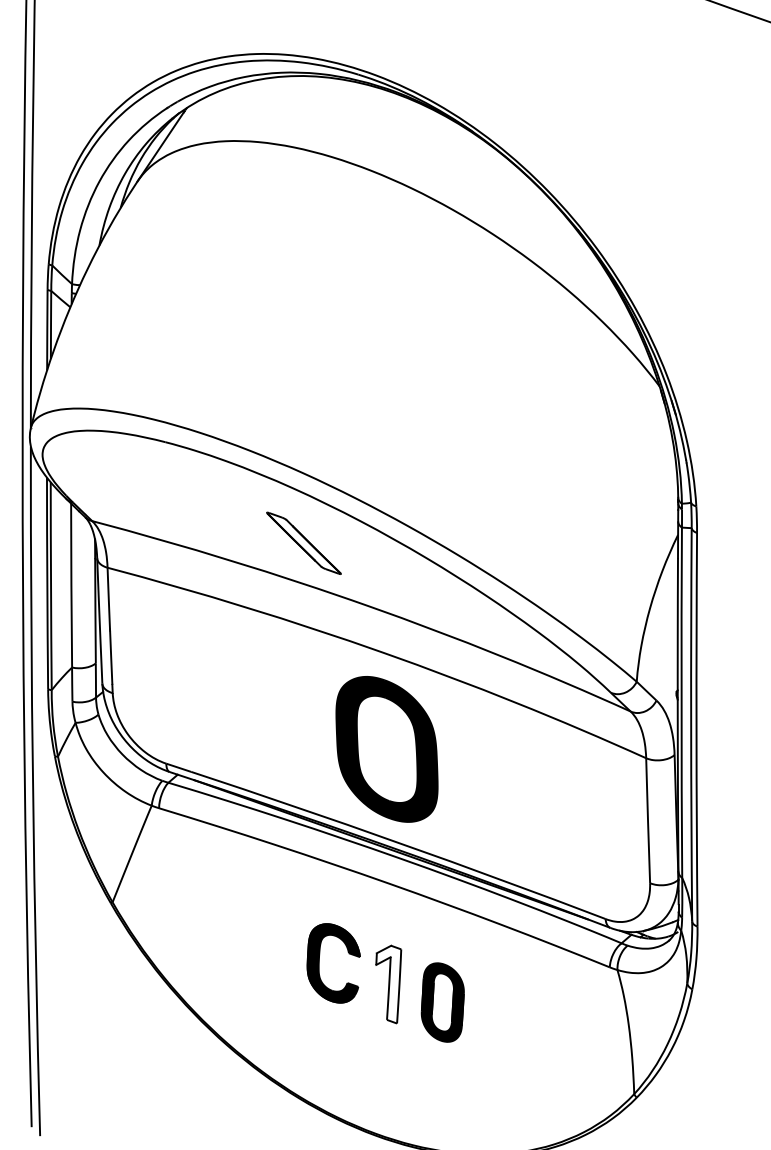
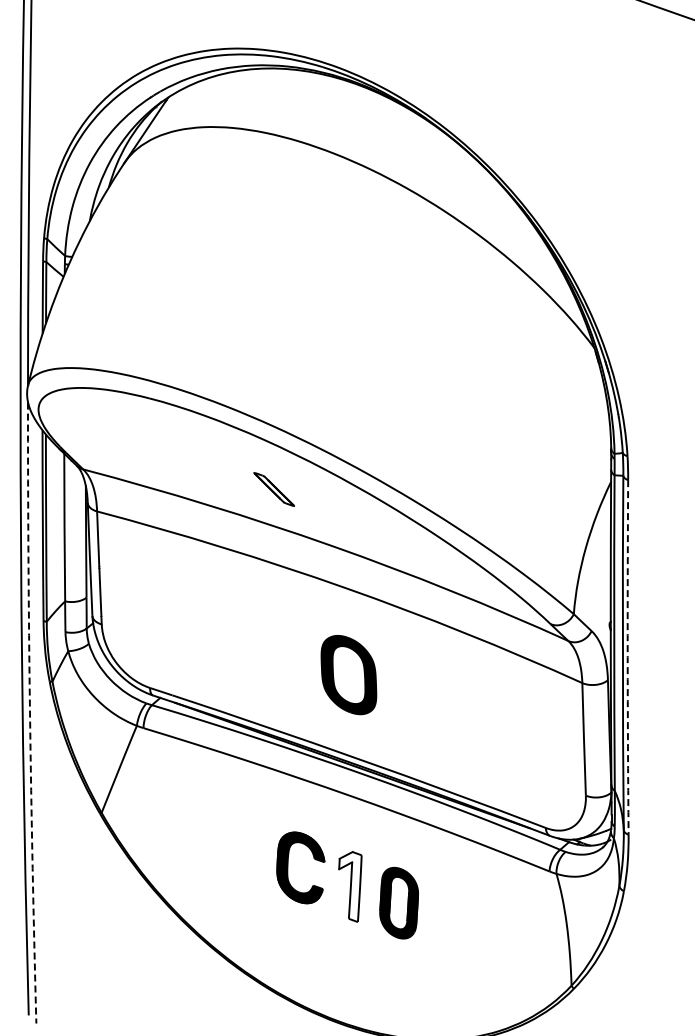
part: (304, 543) -> (274, 489), size x0.6
arc: (696, 729) -> (627, 657), solid -> dashed
part: (386, 748) -> (348, 674), size x0.6
arc: (33, 792) -> (30, 713), solid -> dashed

